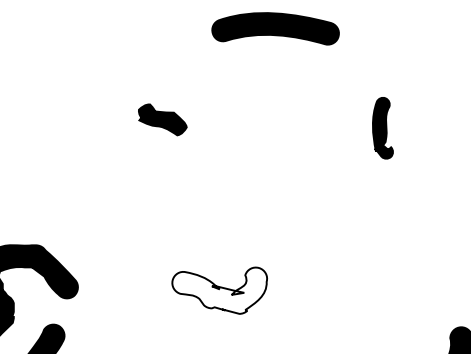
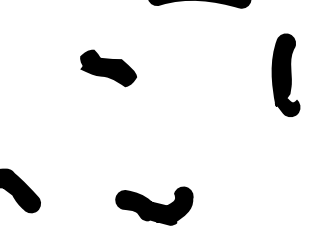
part: (162, 119) -> (108, 68), size x1.43
part: (382, 127) -> (285, 74), size x1.67
fill: (219, 290) -> (154, 206), added

